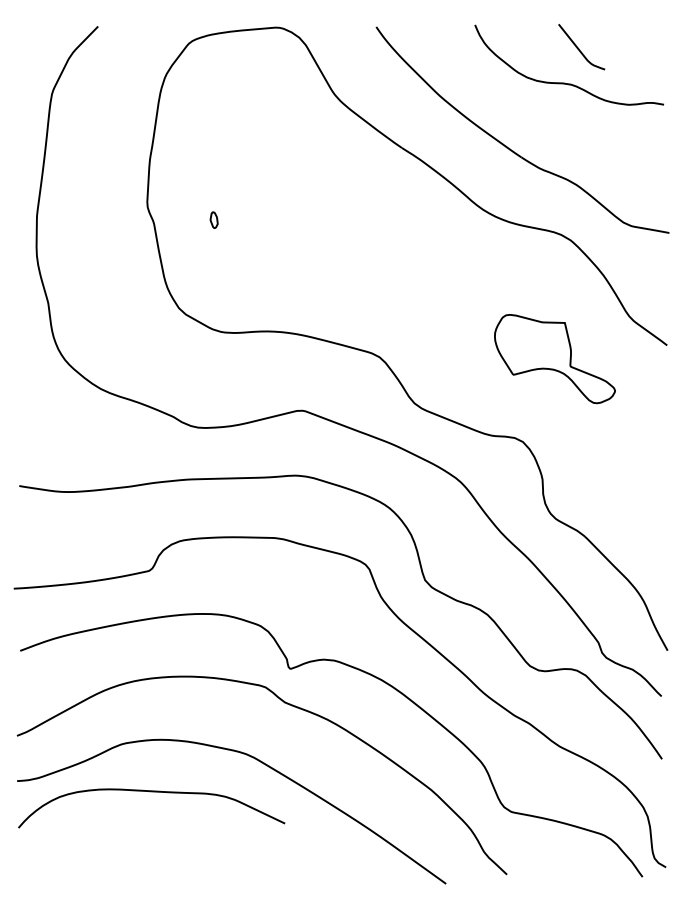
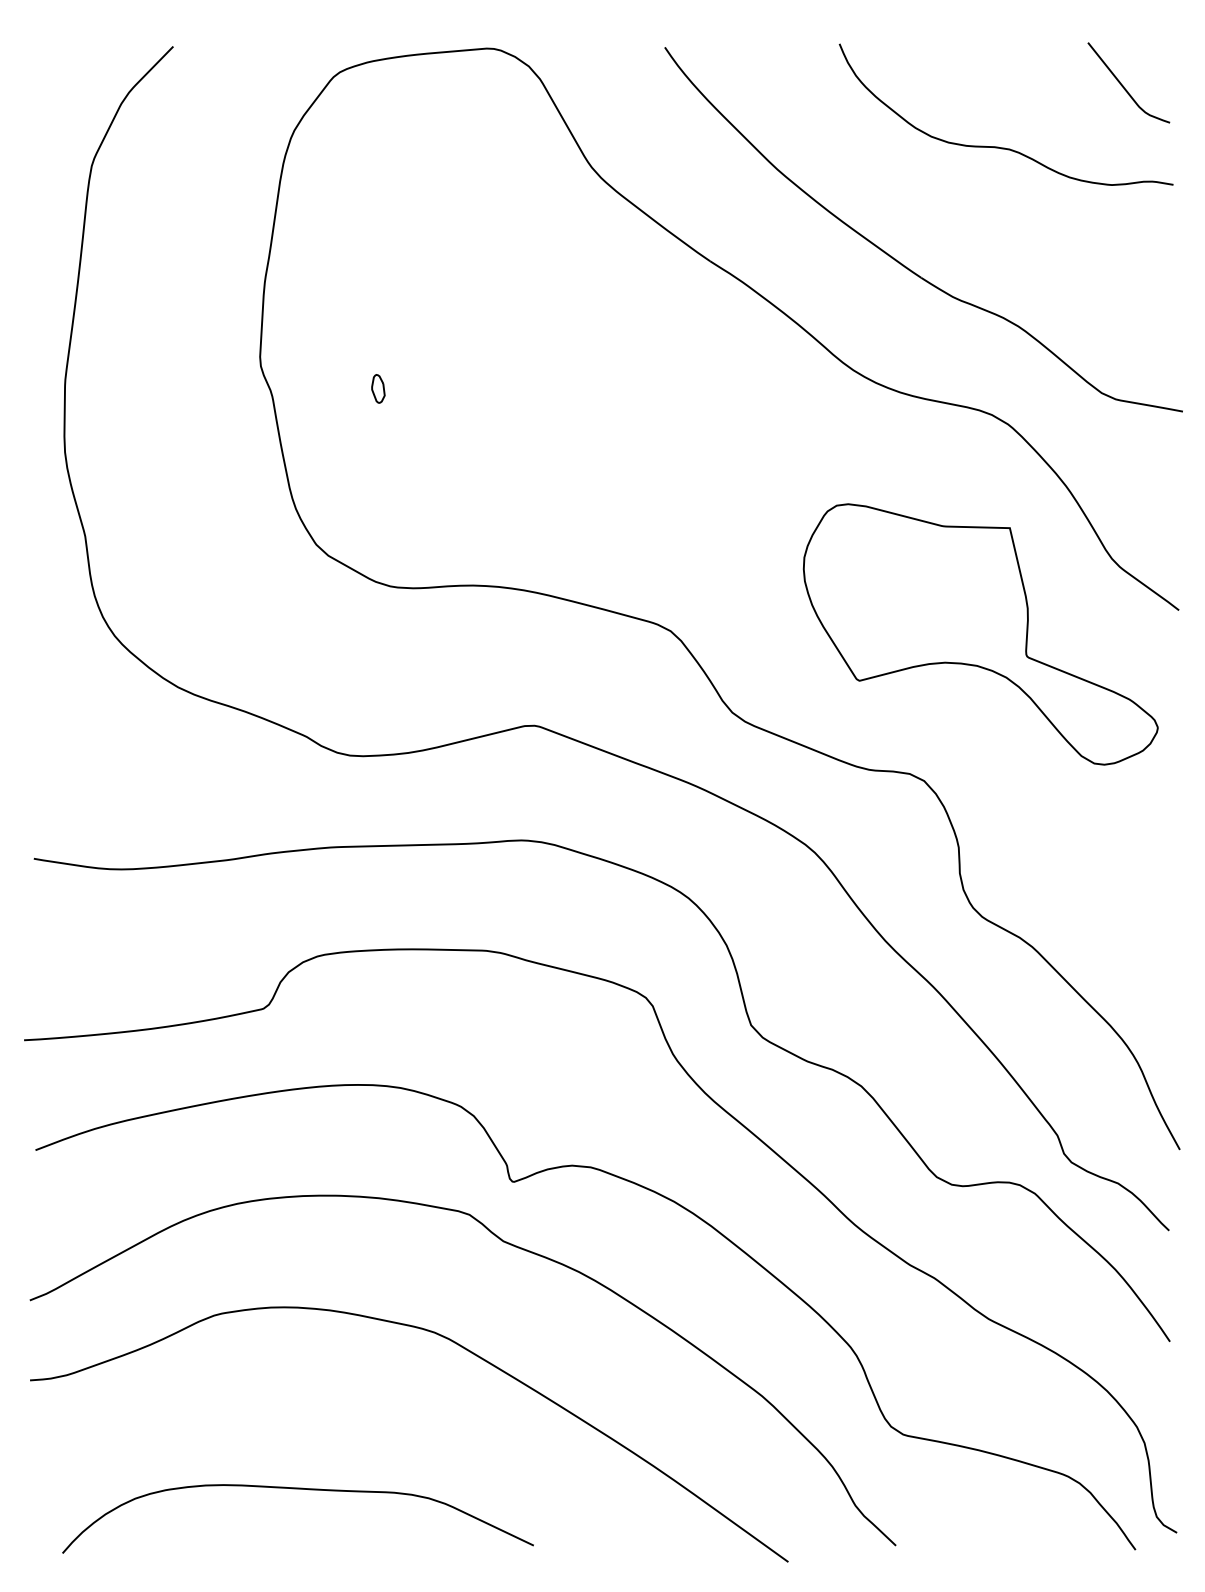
curve: (579, 48) -> (1124, 85), moved
part: (554, 358) -> (979, 633), size x1.67
curve: (151, 792) -> (297, 1490), moved

